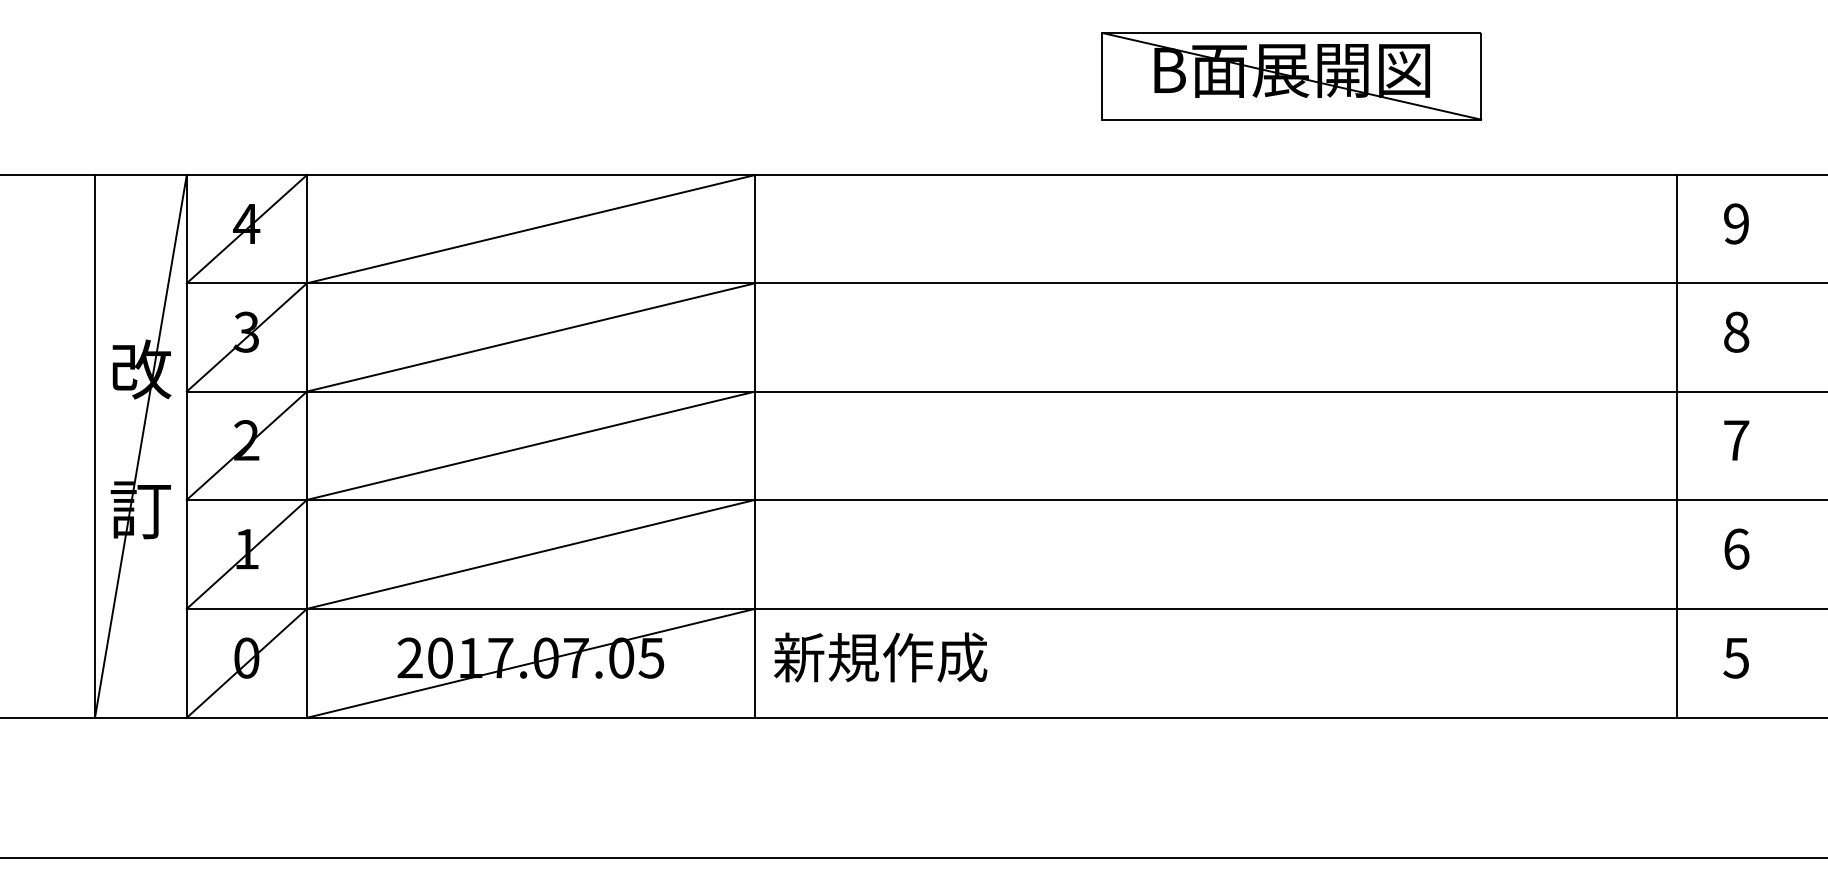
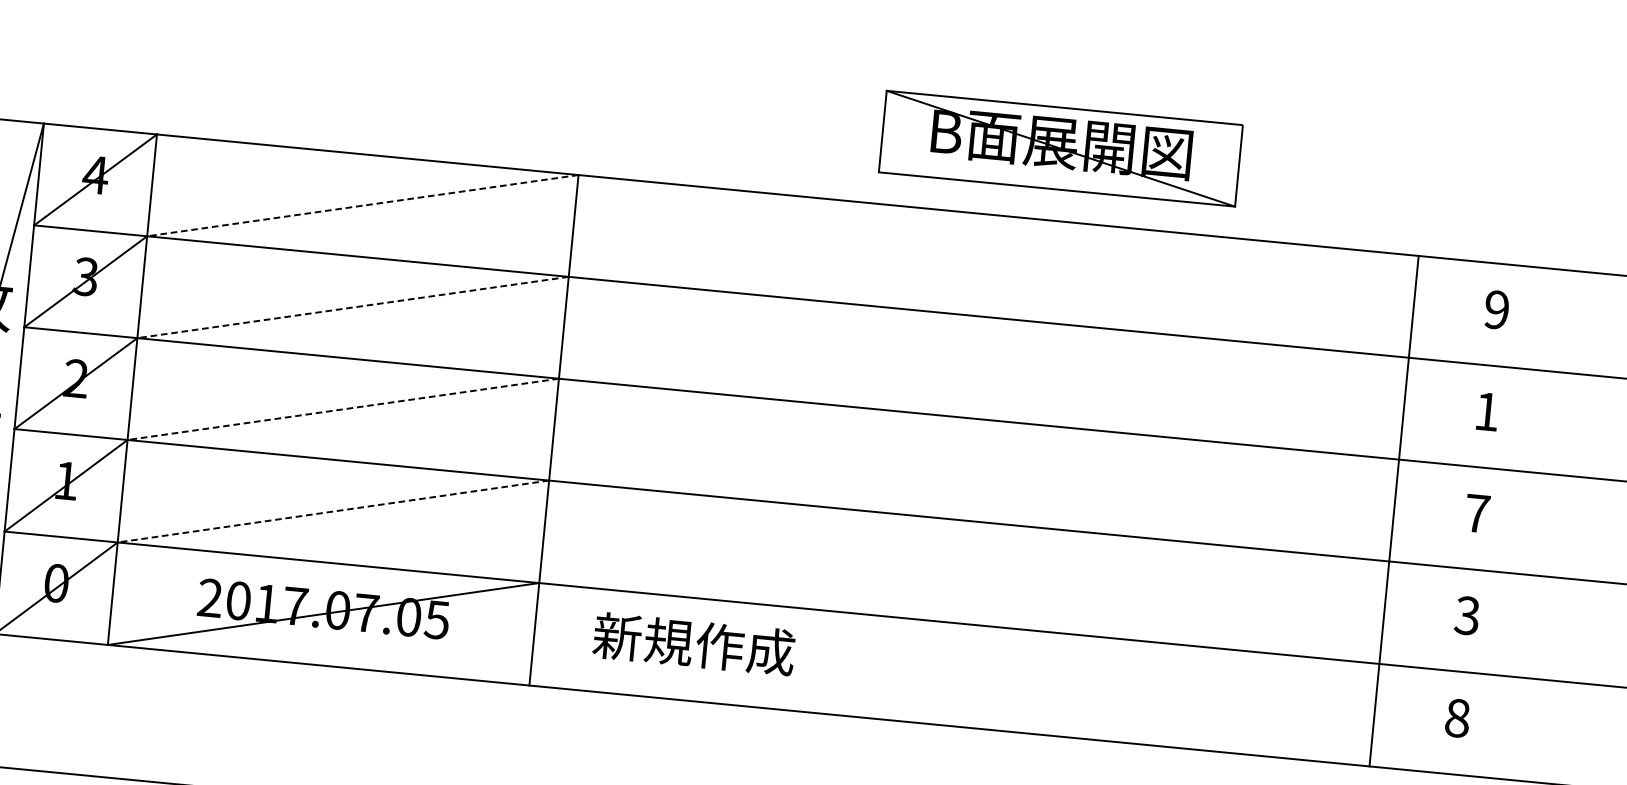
part: (1291, 76) -> (1060, 148), moved
line: (531, 229) -> (363, 206), solid -> dashed
text: (1736, 331) -> (1487, 411), 8 -> 1
line: (531, 337) -> (353, 307), solid -> dashed
line: (531, 445) -> (343, 409), solid -> dashed
line: (1676, 446) -> (1393, 511), moved
text: (1736, 548) -> (1467, 615), 6 -> 3
line: (531, 554) -> (333, 511), solid -> dashed
text: (880, 657) -> (694, 644), moved
text: (1736, 657) -> (1457, 717), 5 -> 8

